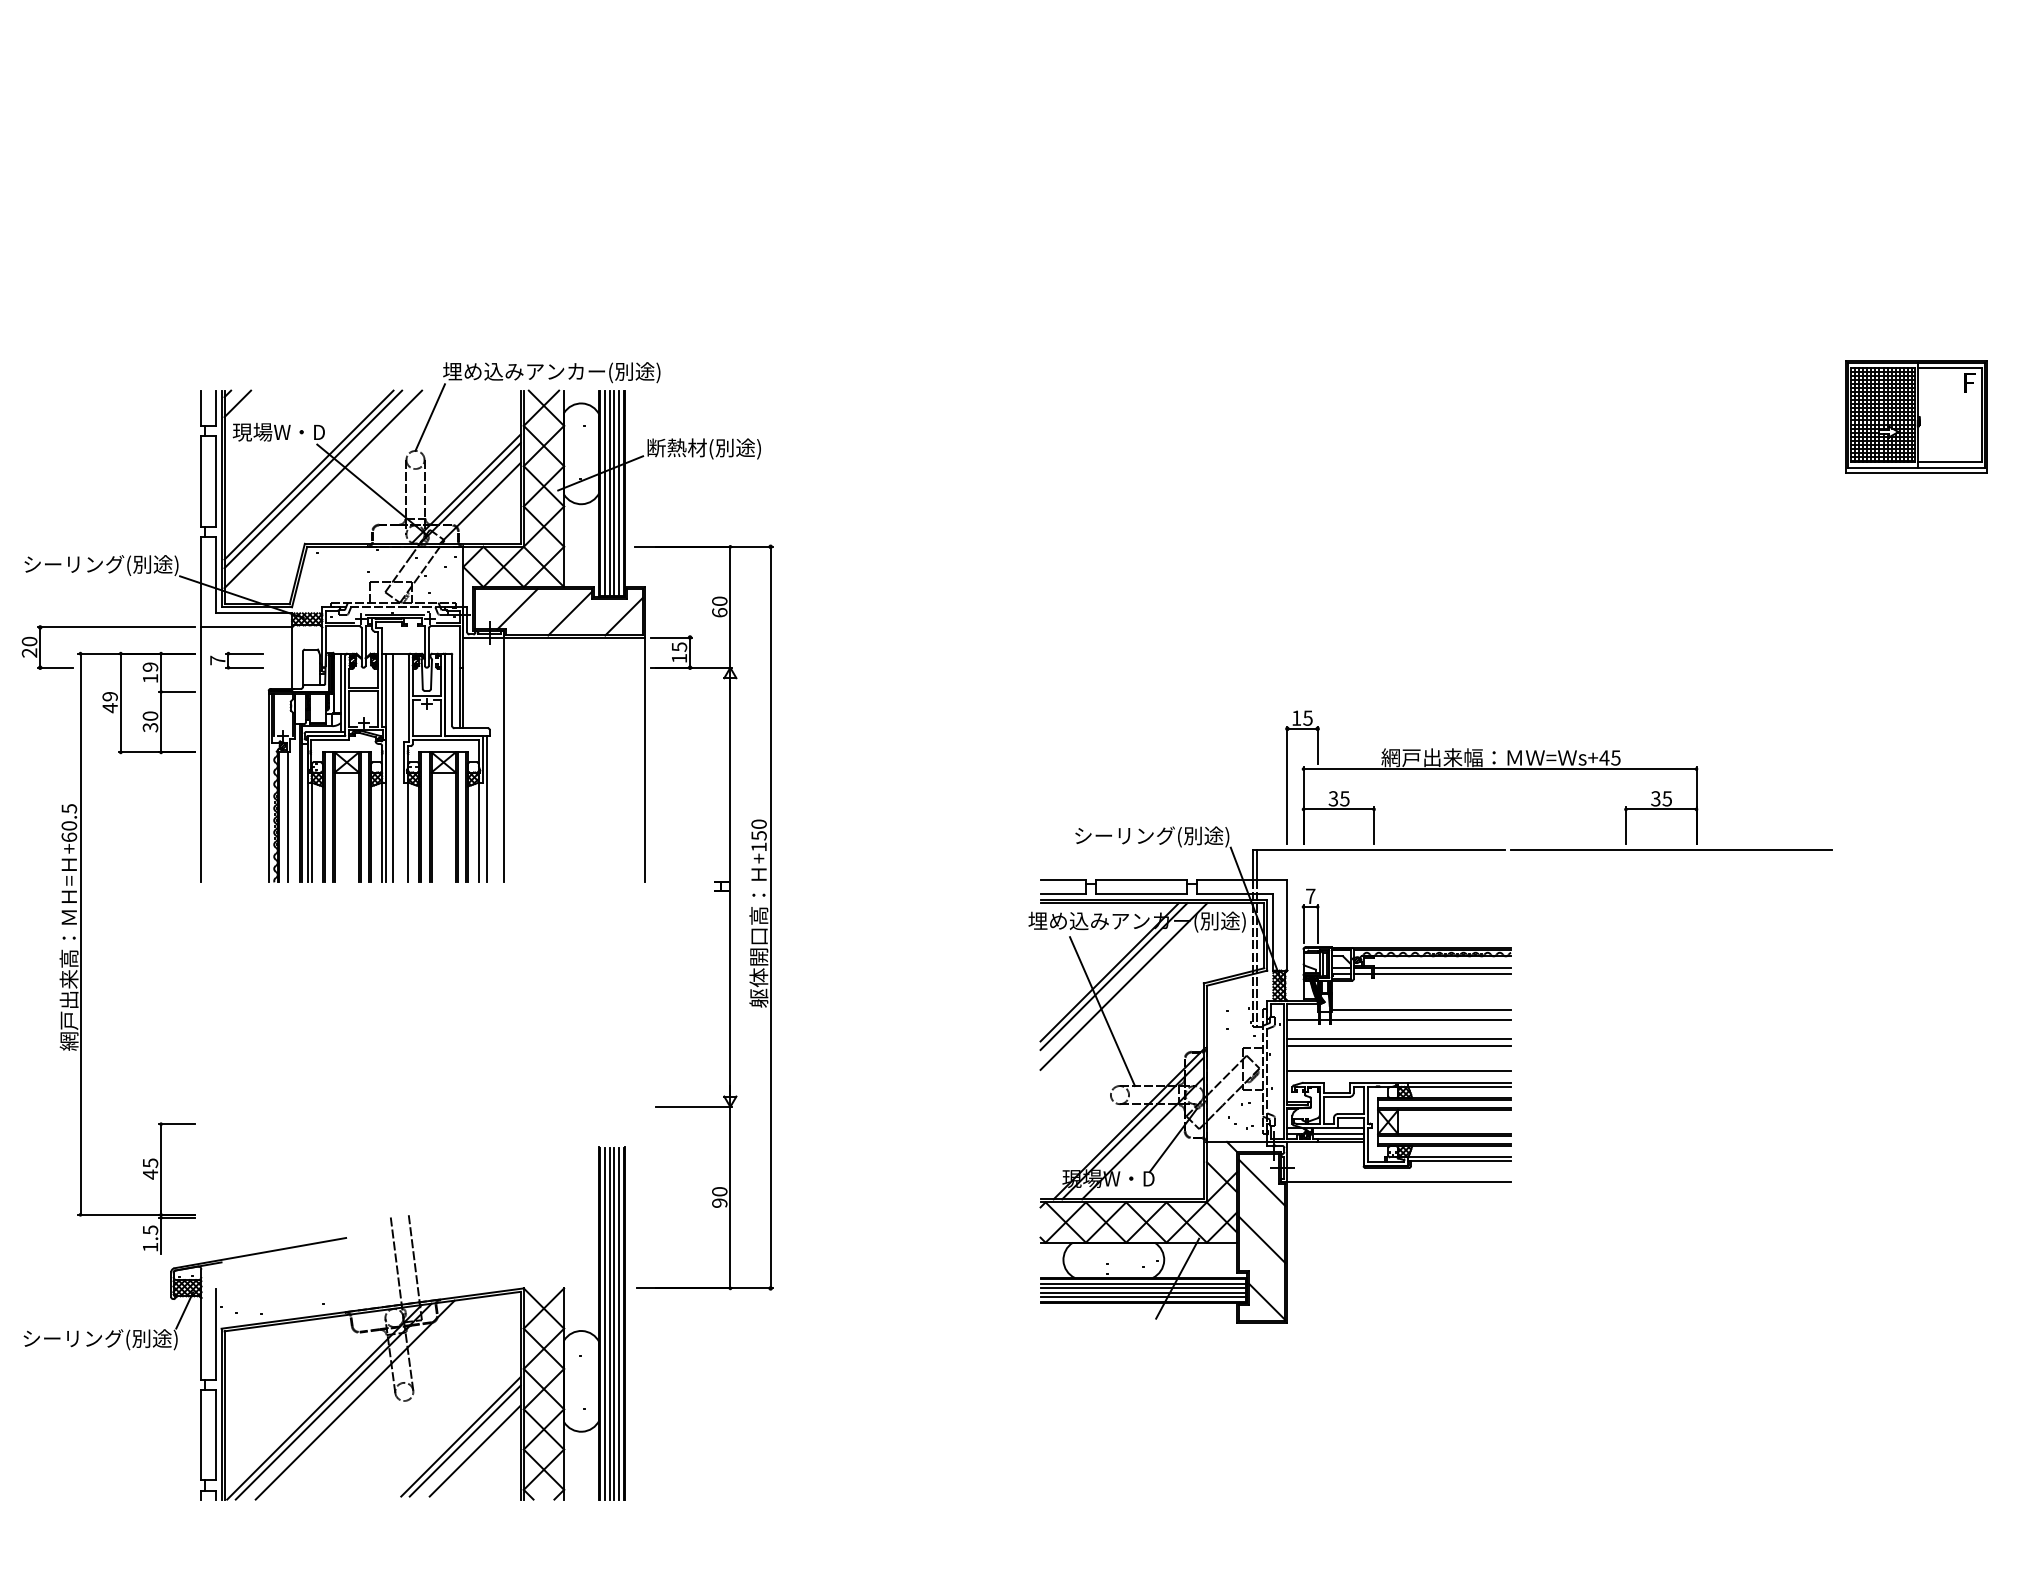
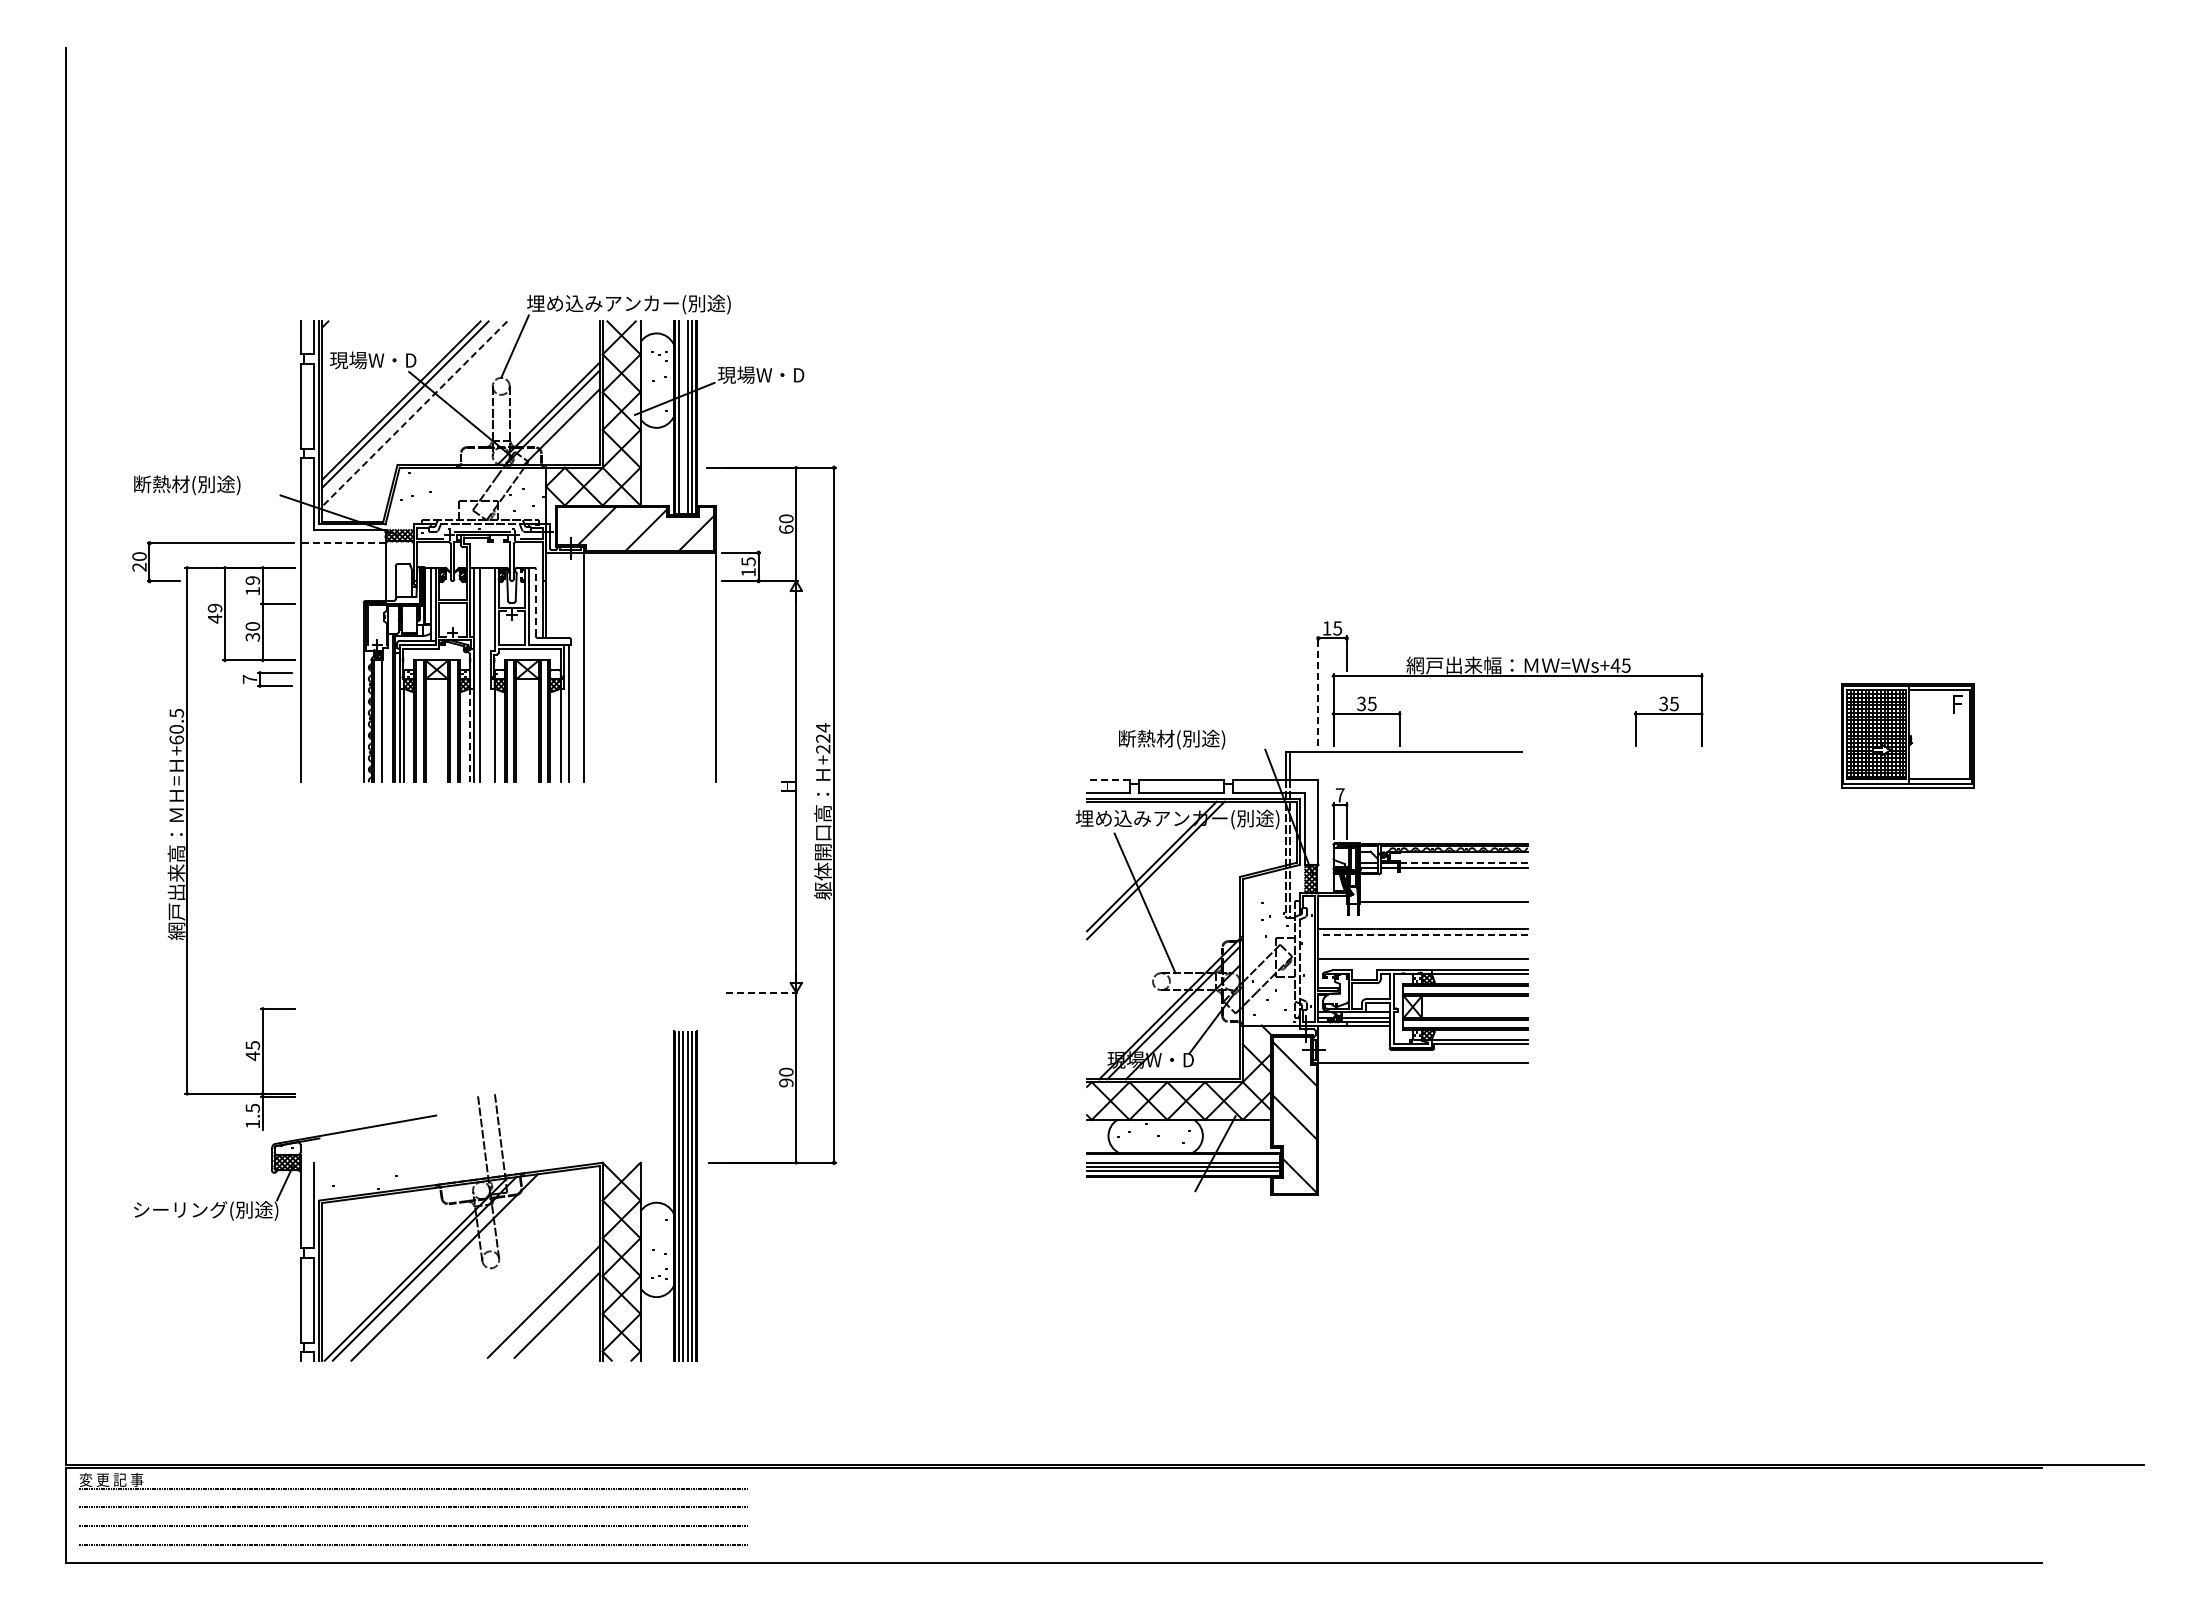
line: (237, 403) -> (334, 333), removed
part: (1916, 416) -> (1907, 735), moved
text: (703, 448) -> (771, 375), 断熱材(別途) -> 現場W・D
line: (322, 488) -> (414, 413), solid -> dashed
line: (609, 493) -> (683, 417), removed
text: (101, 565) -> (206, 485), シーリング(別途) -> 断熱材(別途)
line: (246, 627) -> (342, 543), solid -> dashed
part: (236, 660) -> (267, 679), moved
line: (452, 690) -> (535, 602), solid -> dashed
line: (1287, 785) -> (1318, 691), solid -> dashed
line: (381, 832) -> (469, 735), solid -> dashed
text: (759, 835) -> (823, 738), +150 -> +224
text: (1152, 836) -> (1191, 739), シーリング(別途) -> 断熱材(別途)
line: (1671, 849) -> (1678, 751), removed
line: (1062, 880) -> (1107, 780), solid -> dashed
line: (1442, 967) -> (1463, 862), solid -> dashed
line: (1124, 986) -> (1165, 879), removed
line: (1399, 1019) -> (1423, 910), removed
line: (1399, 1045) -> (1423, 935), solid -> dashed
line: (694, 1106) -> (762, 992), solid -> dashed
line: (1143, 1283) -> (1183, 1158), removed
line: (464, 1440) -> (547, 1305), removed

